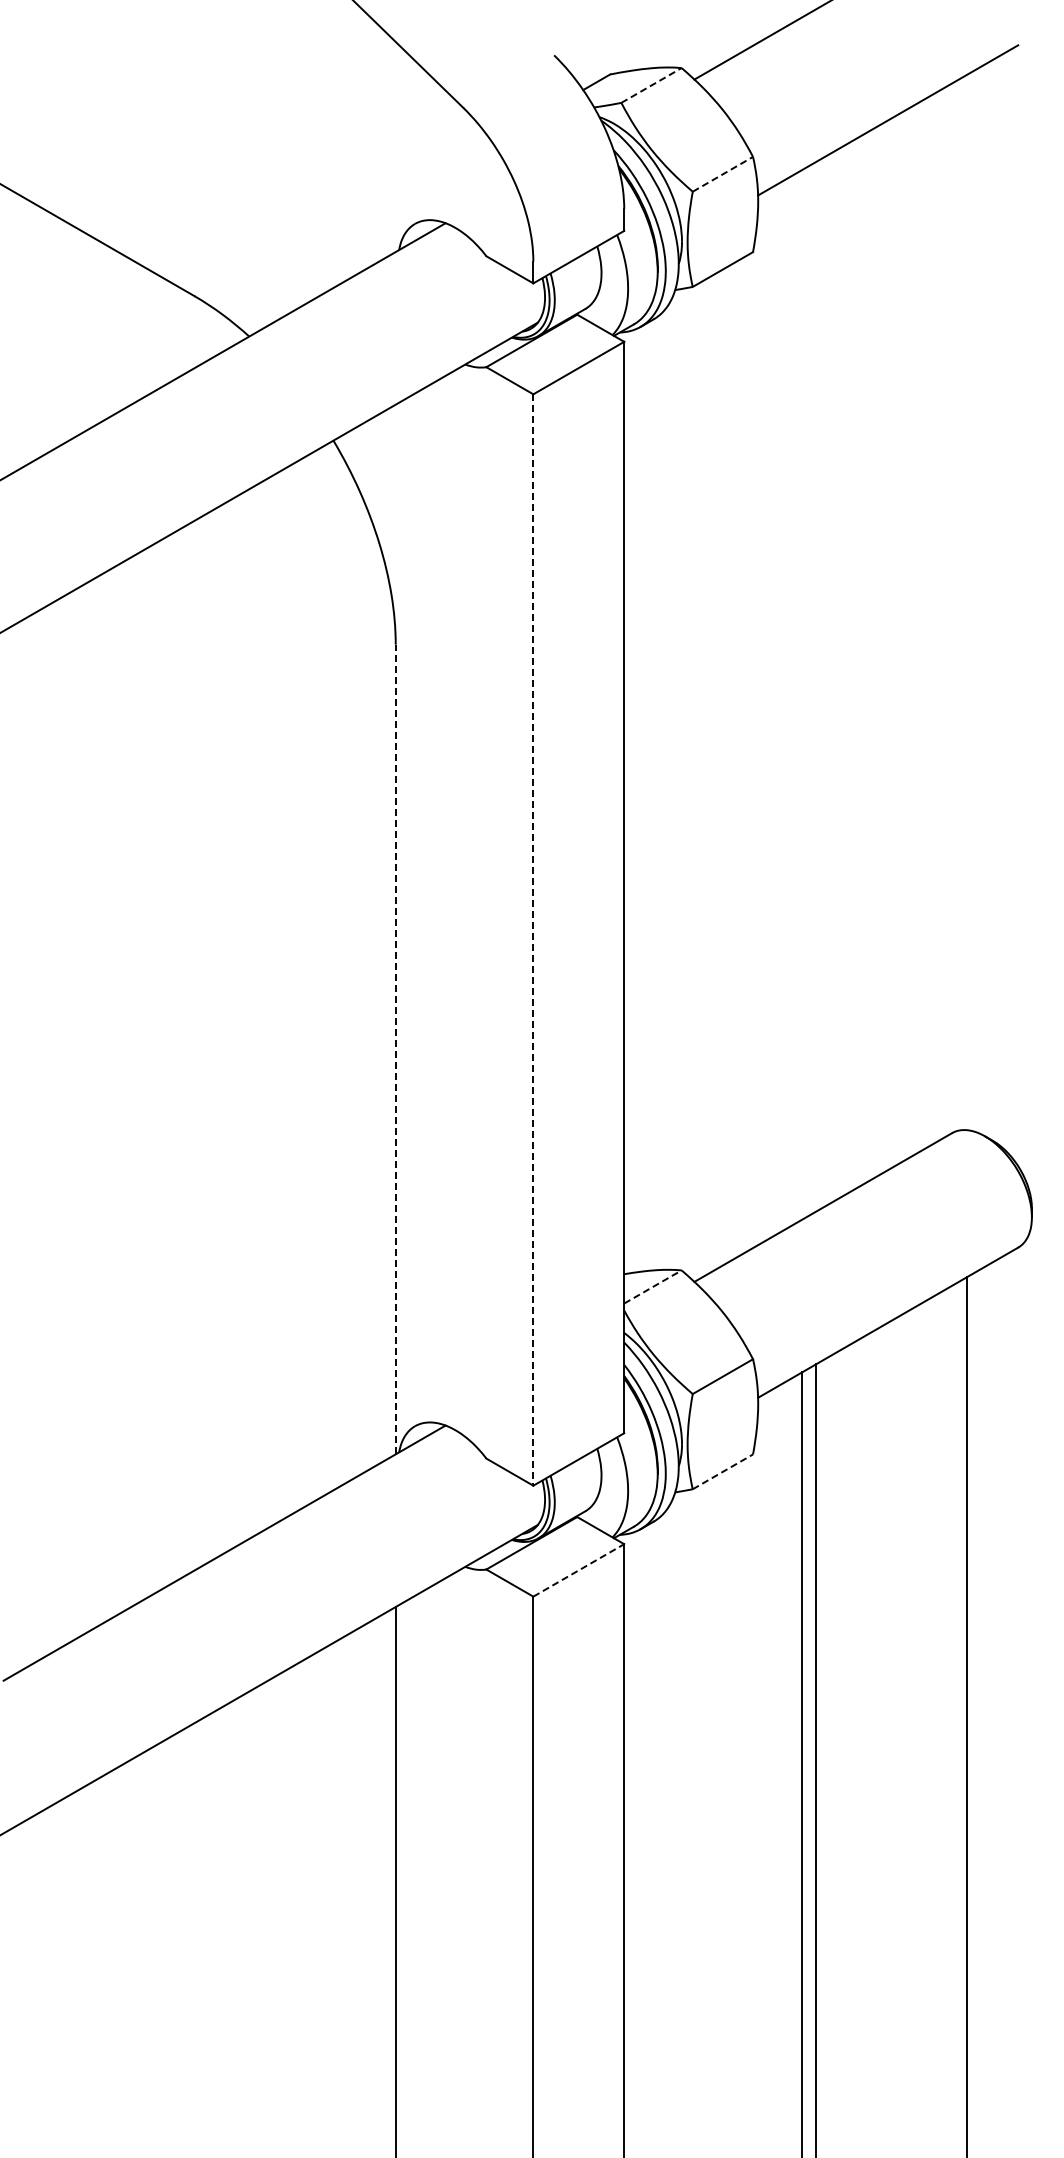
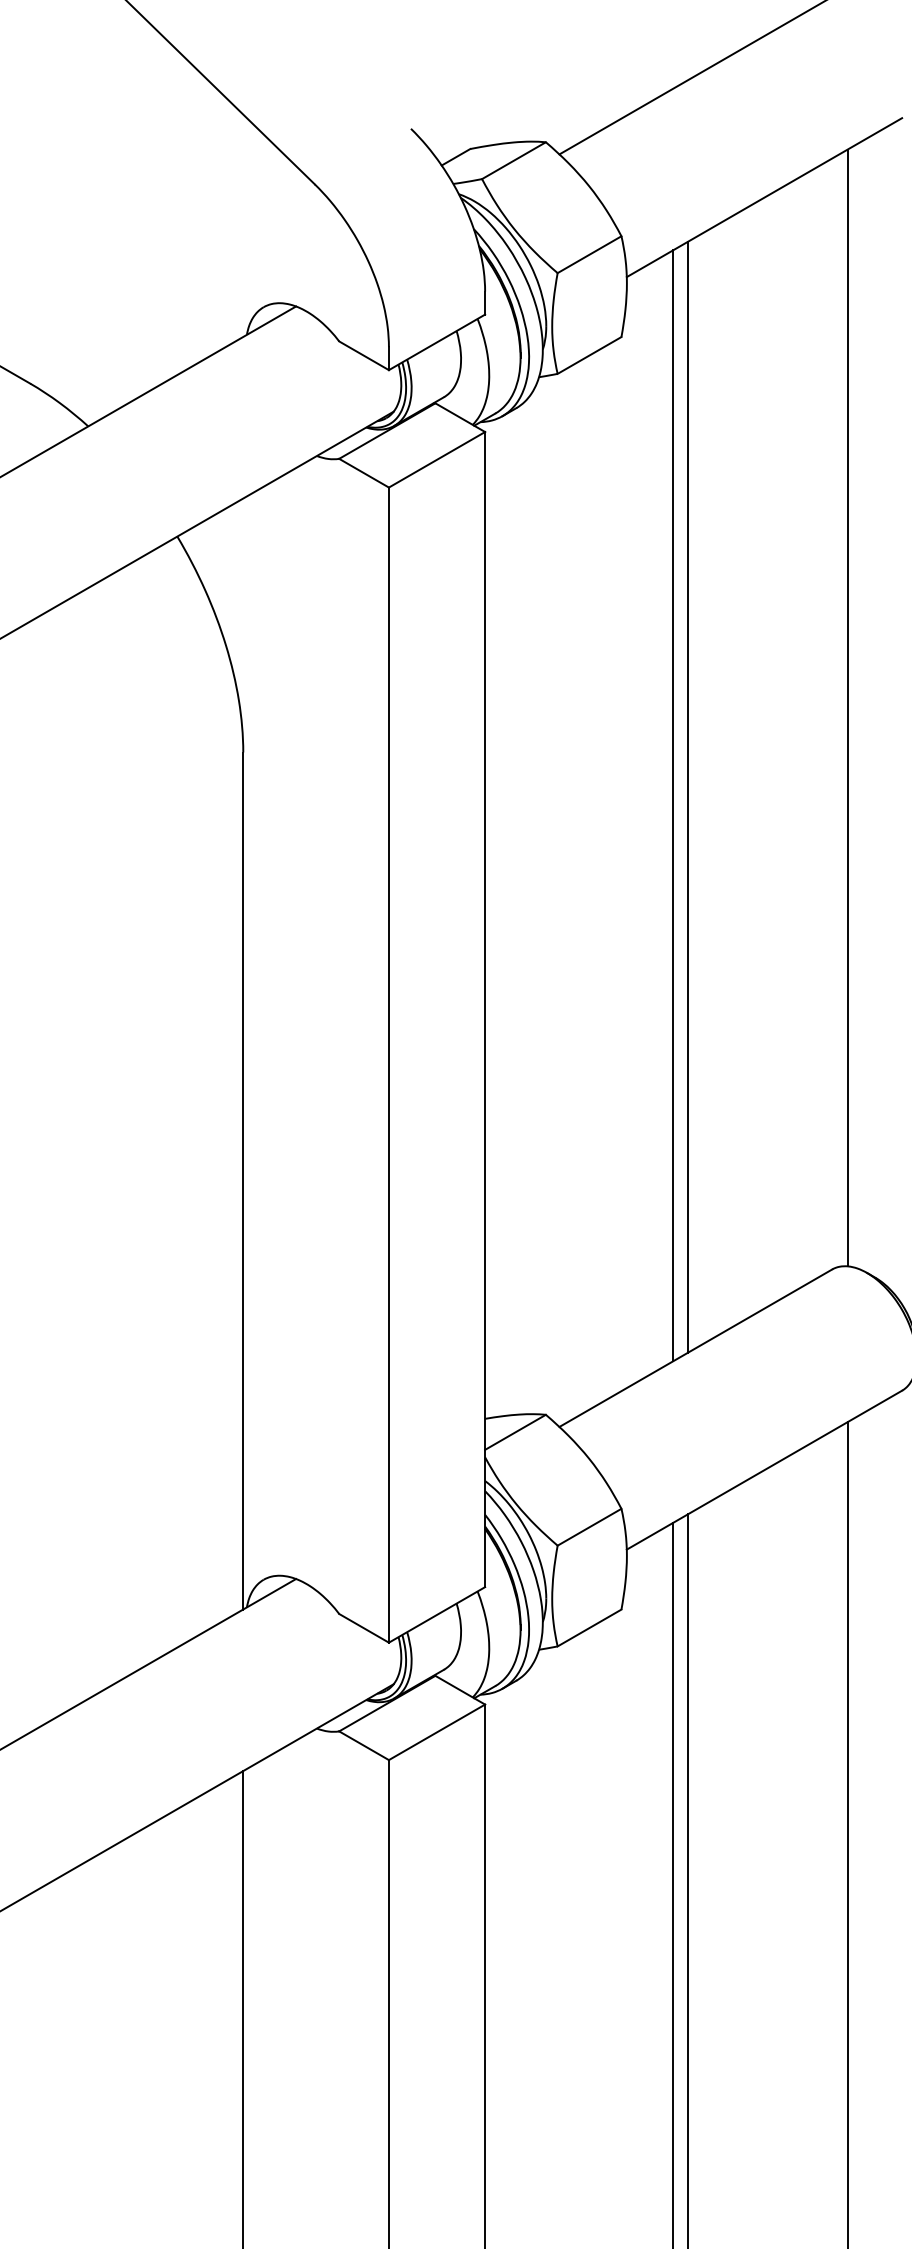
line: (651, 85) -> (513, 160), dashed -> solid
line: (722, 174) -> (589, 254), dashed -> solid
line: (966, 602) -> (847, 707), added
line: (816, 686) -> (688, 796), added
line: (801, 694) -> (672, 805), added
line: (533, 940) -> (389, 1065), dashed -> solid
line: (395, 1049) -> (243, 1180), dashed -> solid
line: (653, 1286) -> (516, 1431), dashed -> solid
line: (722, 1471) -> (589, 1627), dashed -> solid
line: (579, 1570) -> (437, 1732), dashed -> solid

